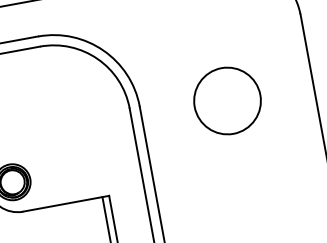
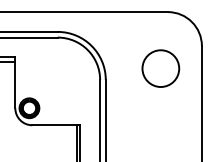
circle: (226, 100) -> (160, 68), moved

